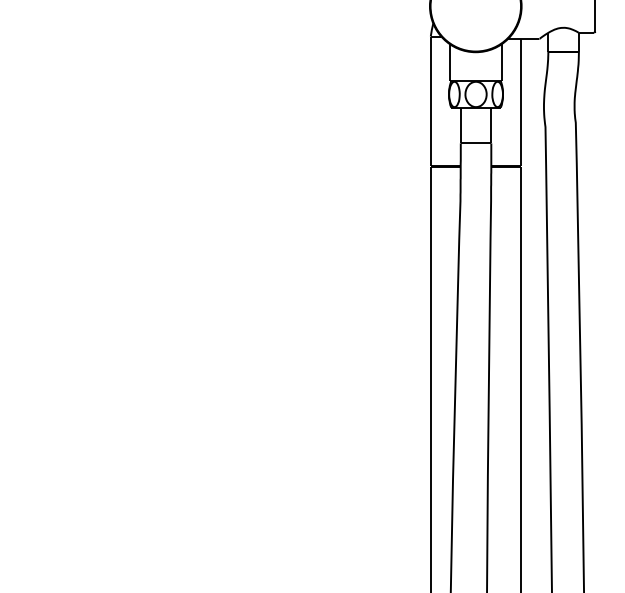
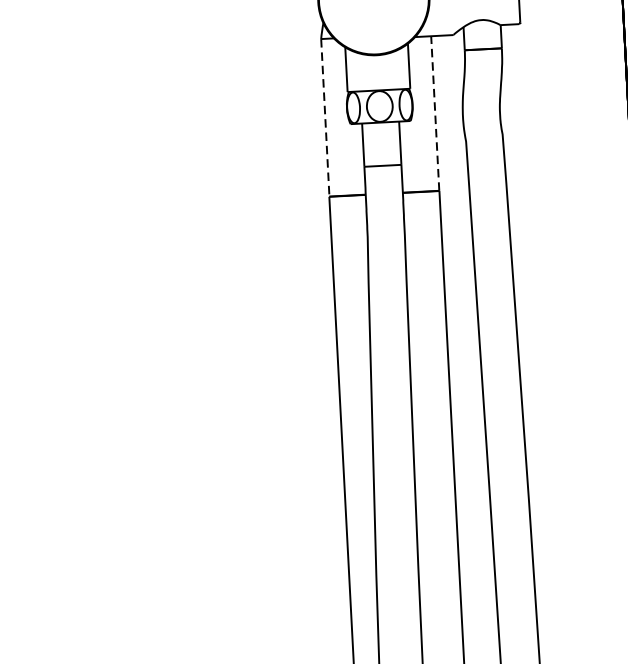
line: (430, 101) -> (324, 117), solid -> dashed
line: (521, 102) -> (435, 113), solid -> dashed

